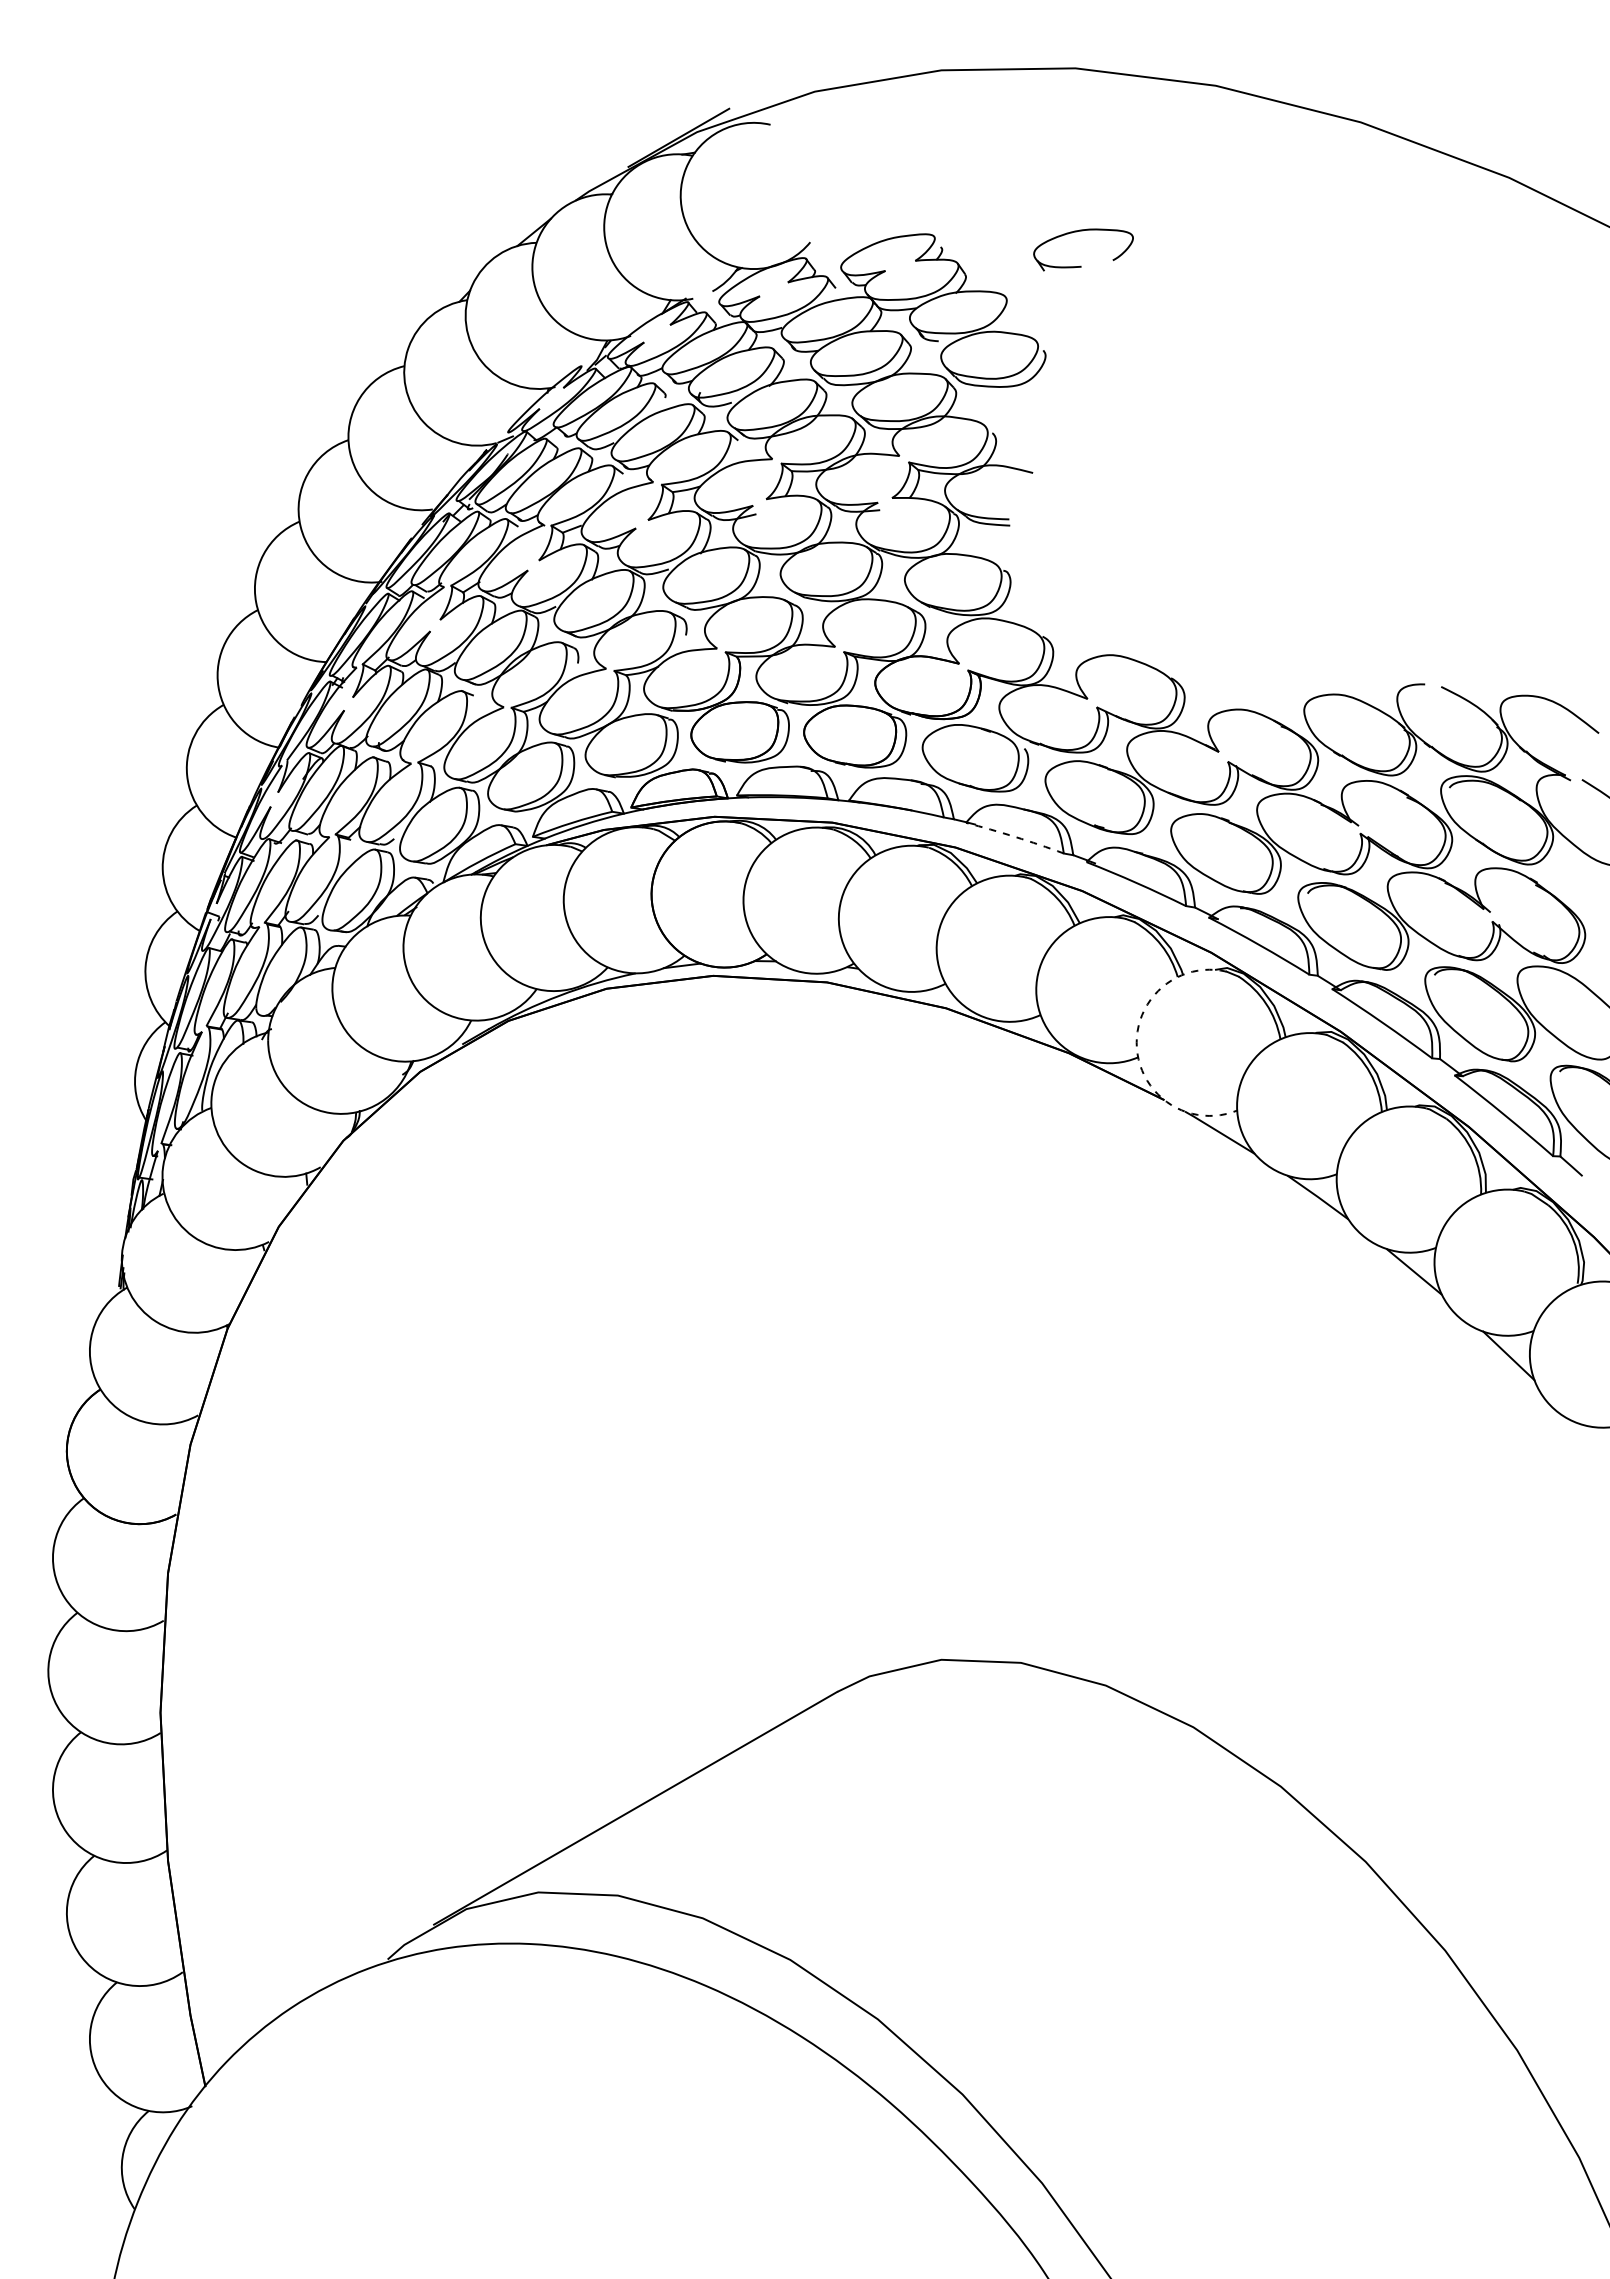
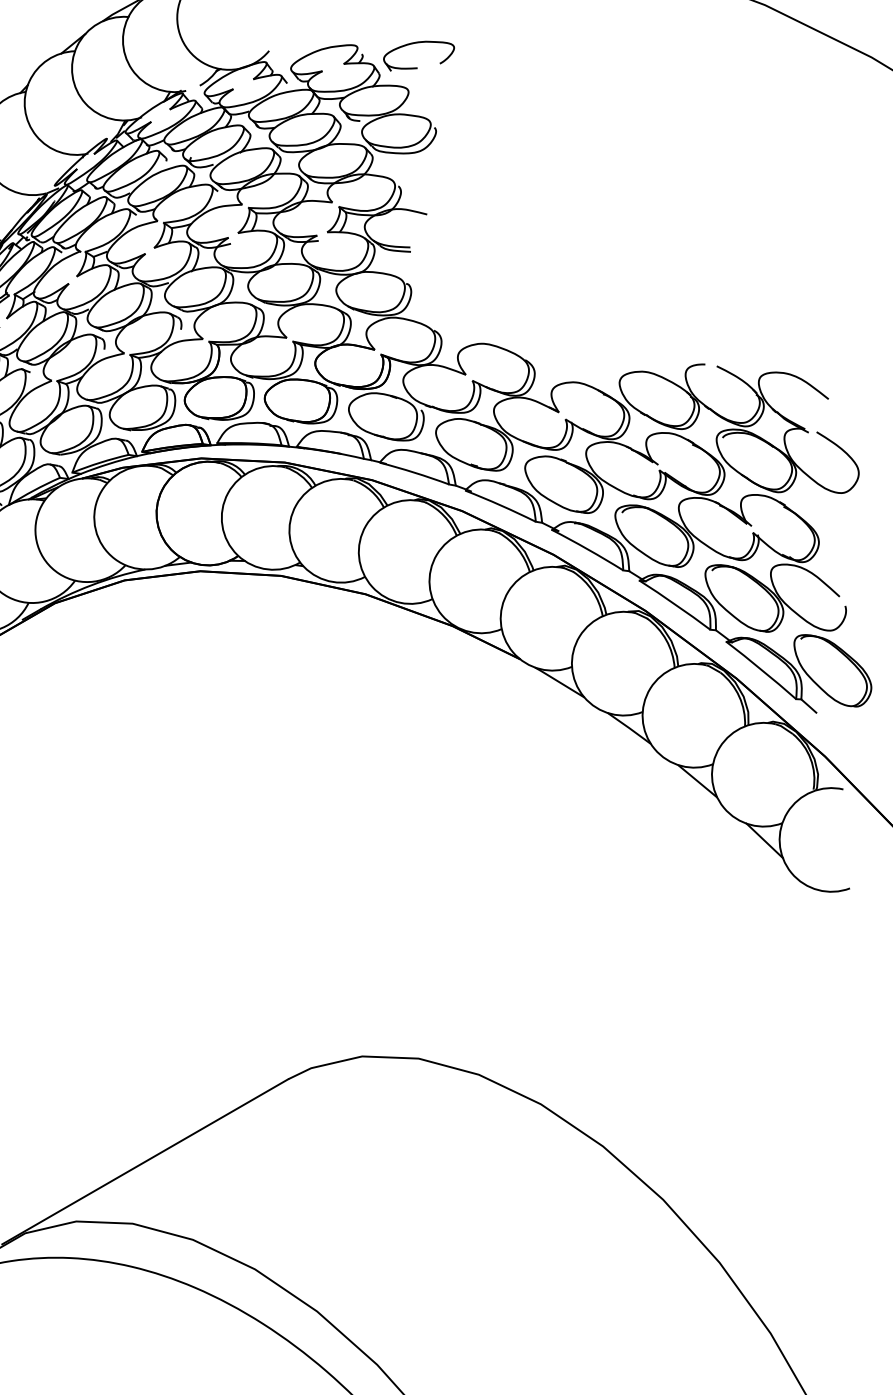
part: (1080, 265) -> (416, 67), moved
arc: (1015, 836) -> (414, 472), dashed -> solid
arc: (1136, 1048) -> (500, 622), dashed -> solid

